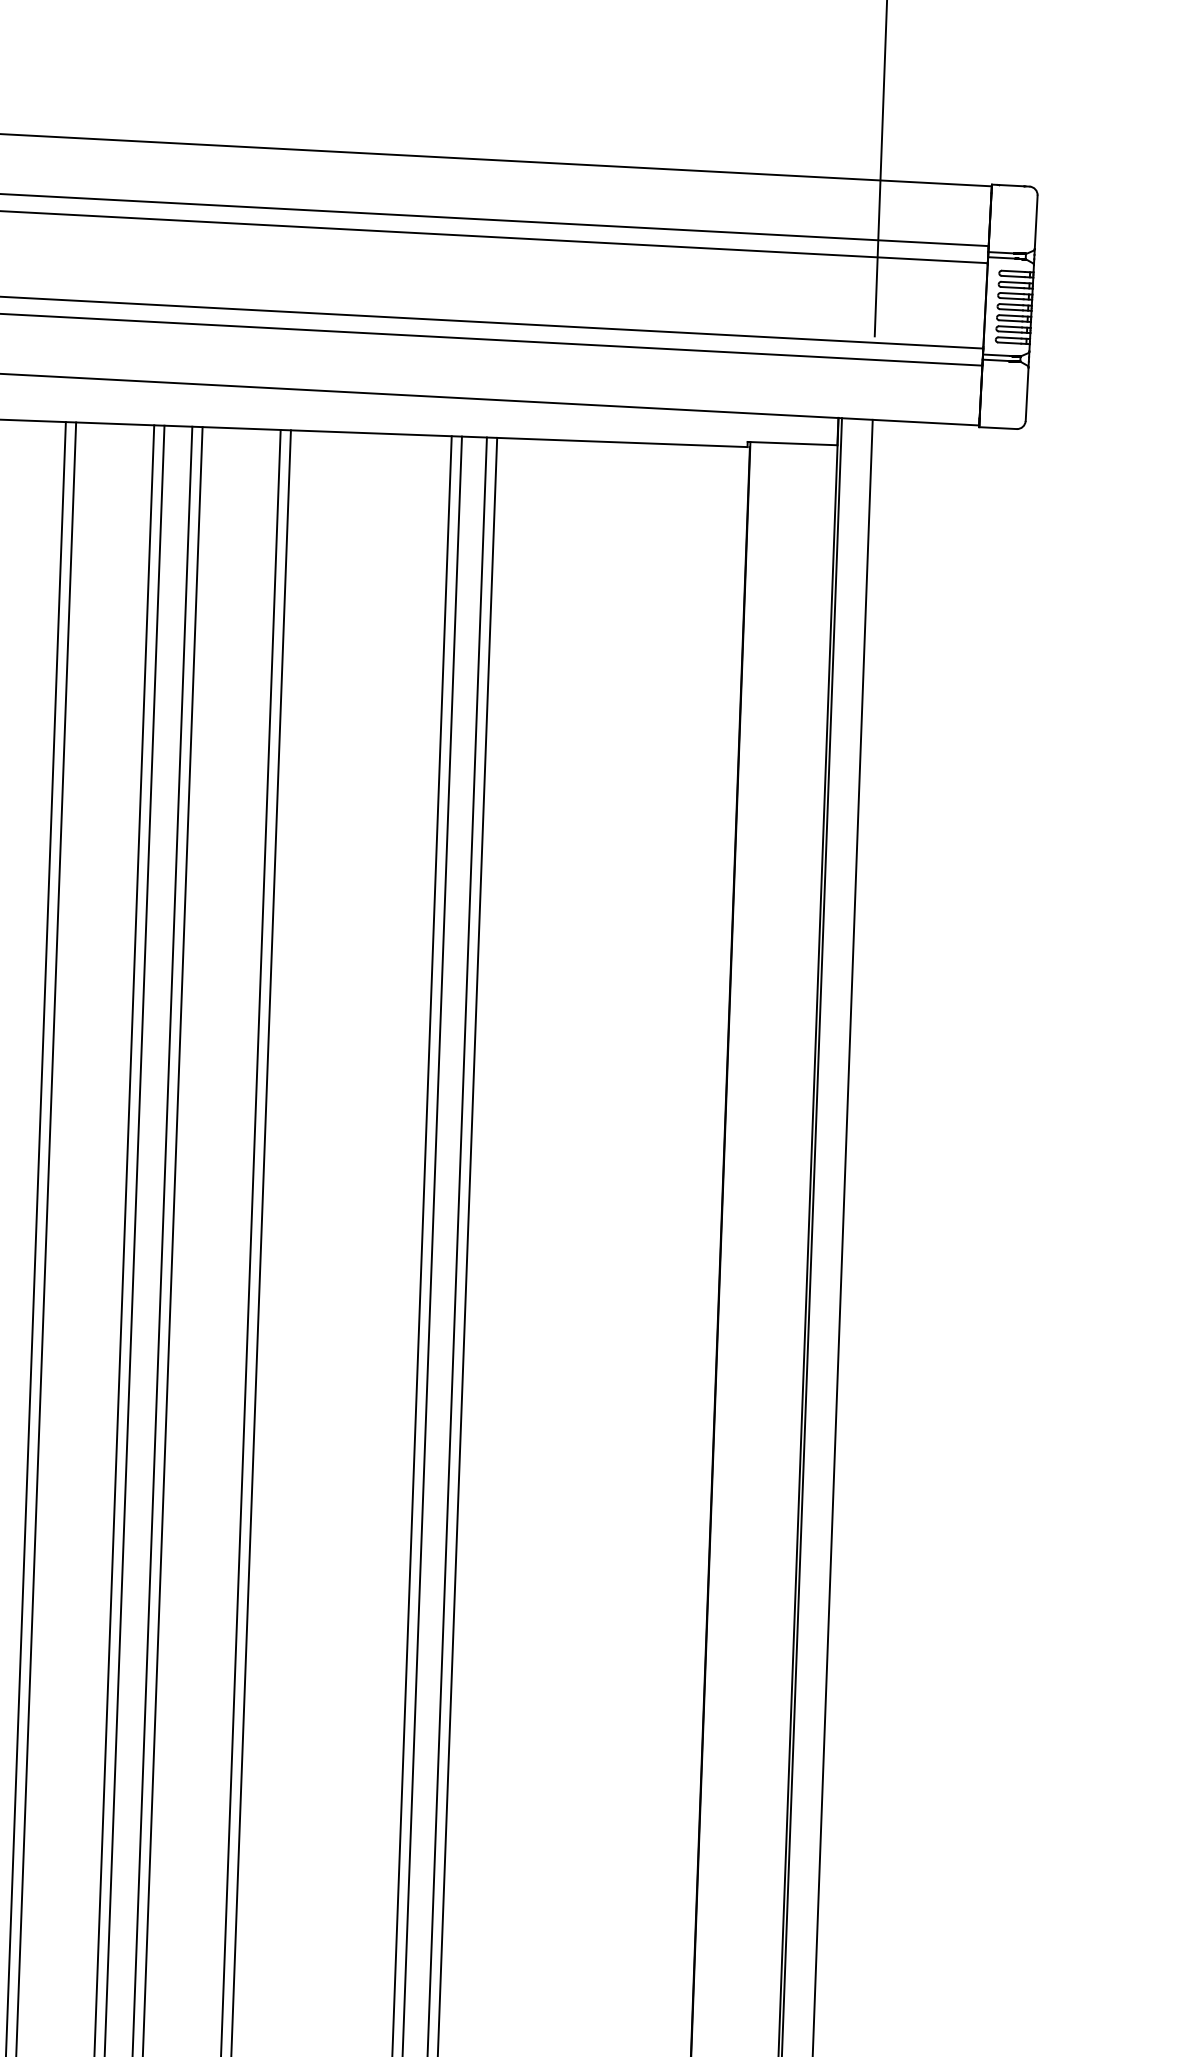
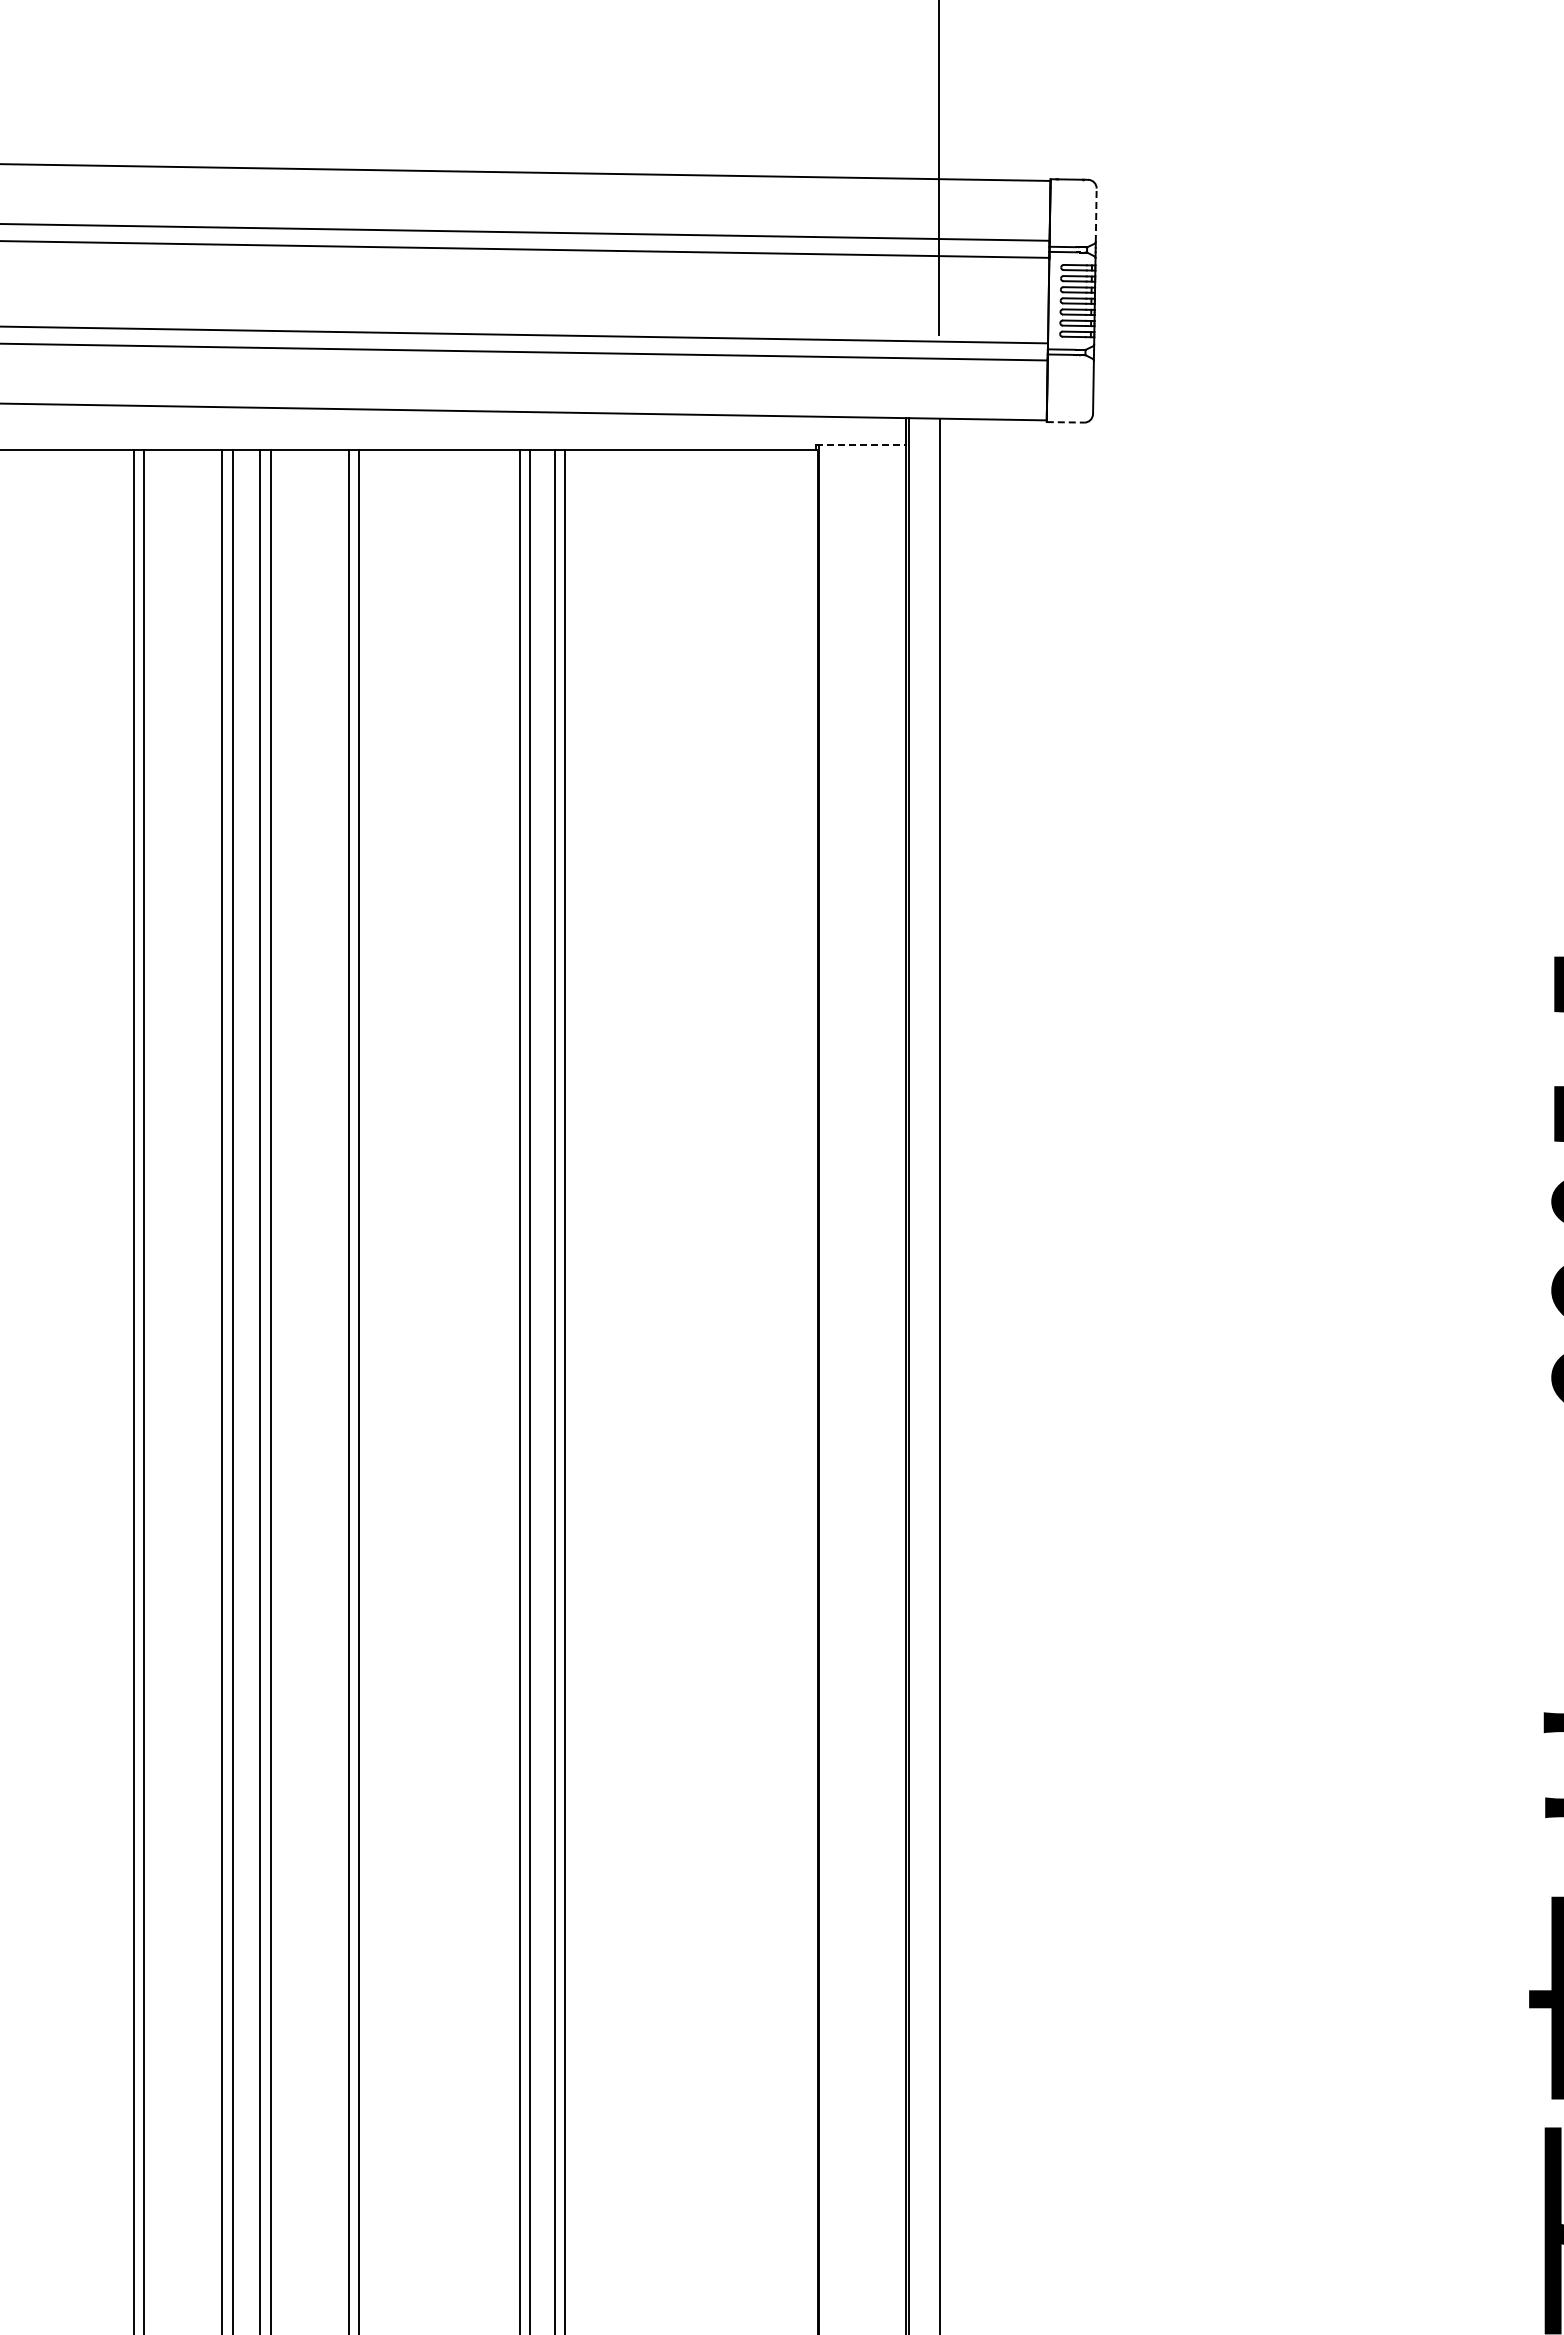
line: (1036, 222) -> (1096, 215), solid -> dashed
line: (997, 428) -> (1065, 422), solid -> dashed
line: (792, 443) -> (860, 445), solid -> dashed

